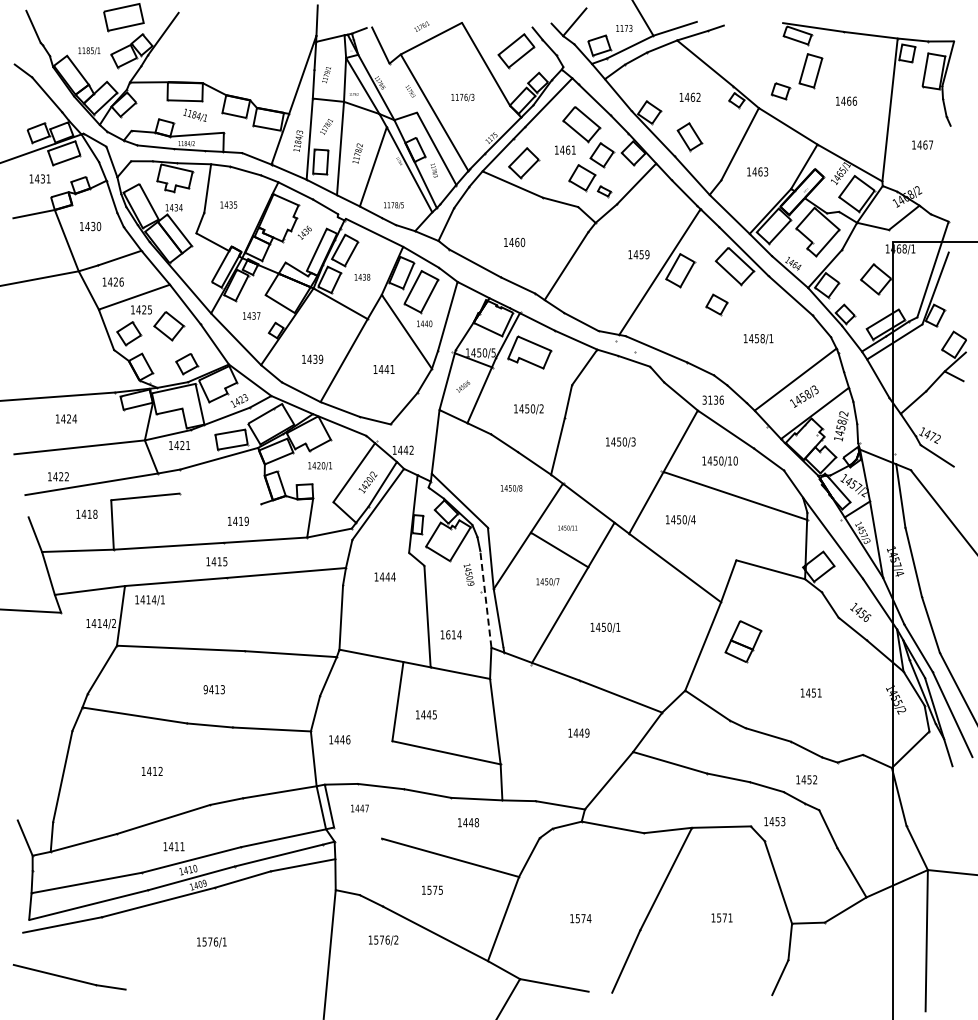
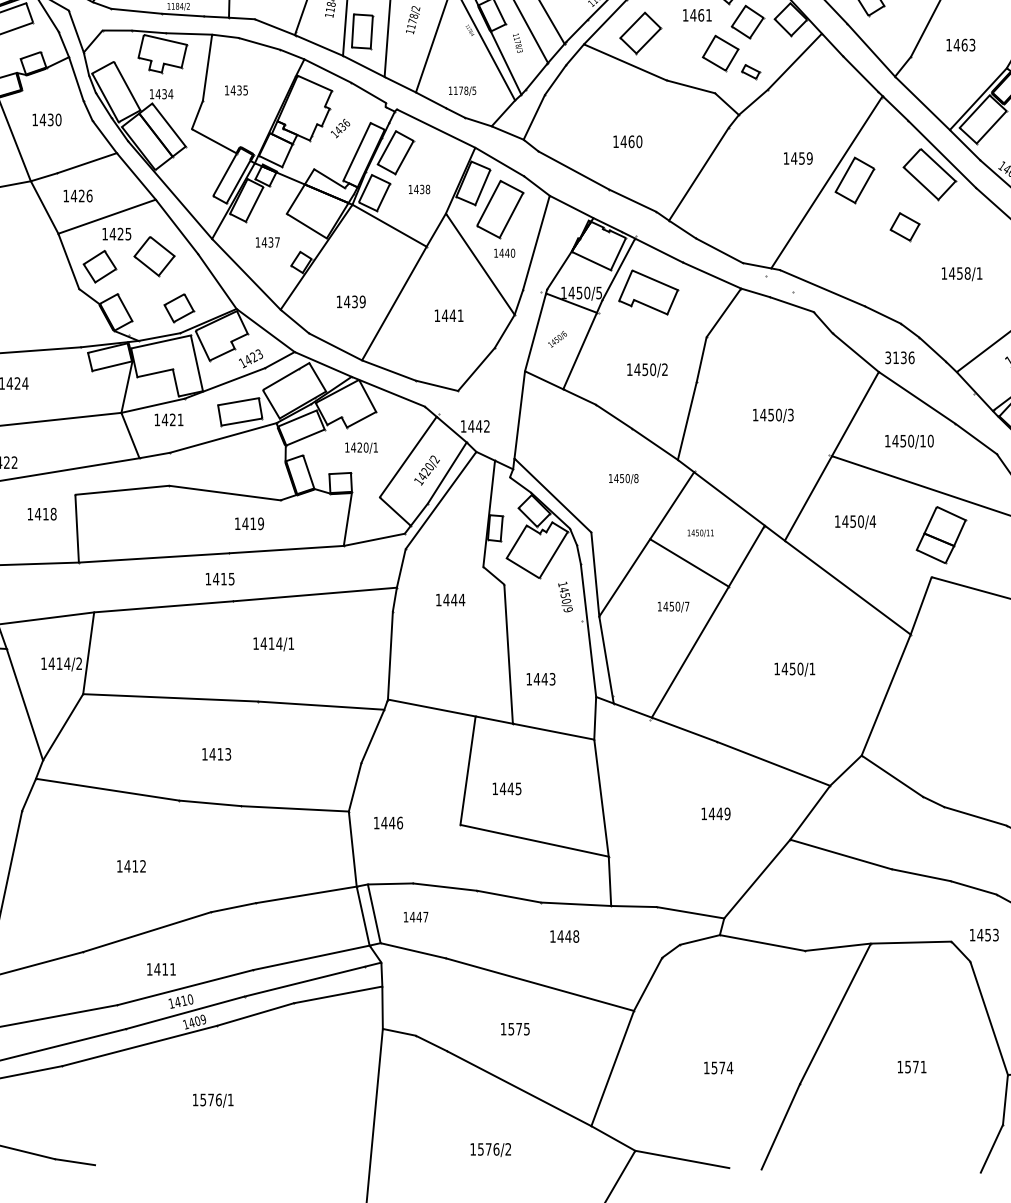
line: (220, 498) -> (225, 492), added
line: (485, 598) -> (588, 629), dashed -> solid
text: (149, 600) -> (272, 644), moved
text: (605, 627) -> (794, 669), moved
text: (453, 634) -> (544, 678), 1614 -> 1443
part: (743, 641) -> (941, 534), moved
line: (74, 653) -> (25, 704), added
text: (205, 689) -> (204, 754), 9413 -> 1413
line: (357, 832) -> (412, 949), added
text: (383, 940) -> (490, 1149), moved

